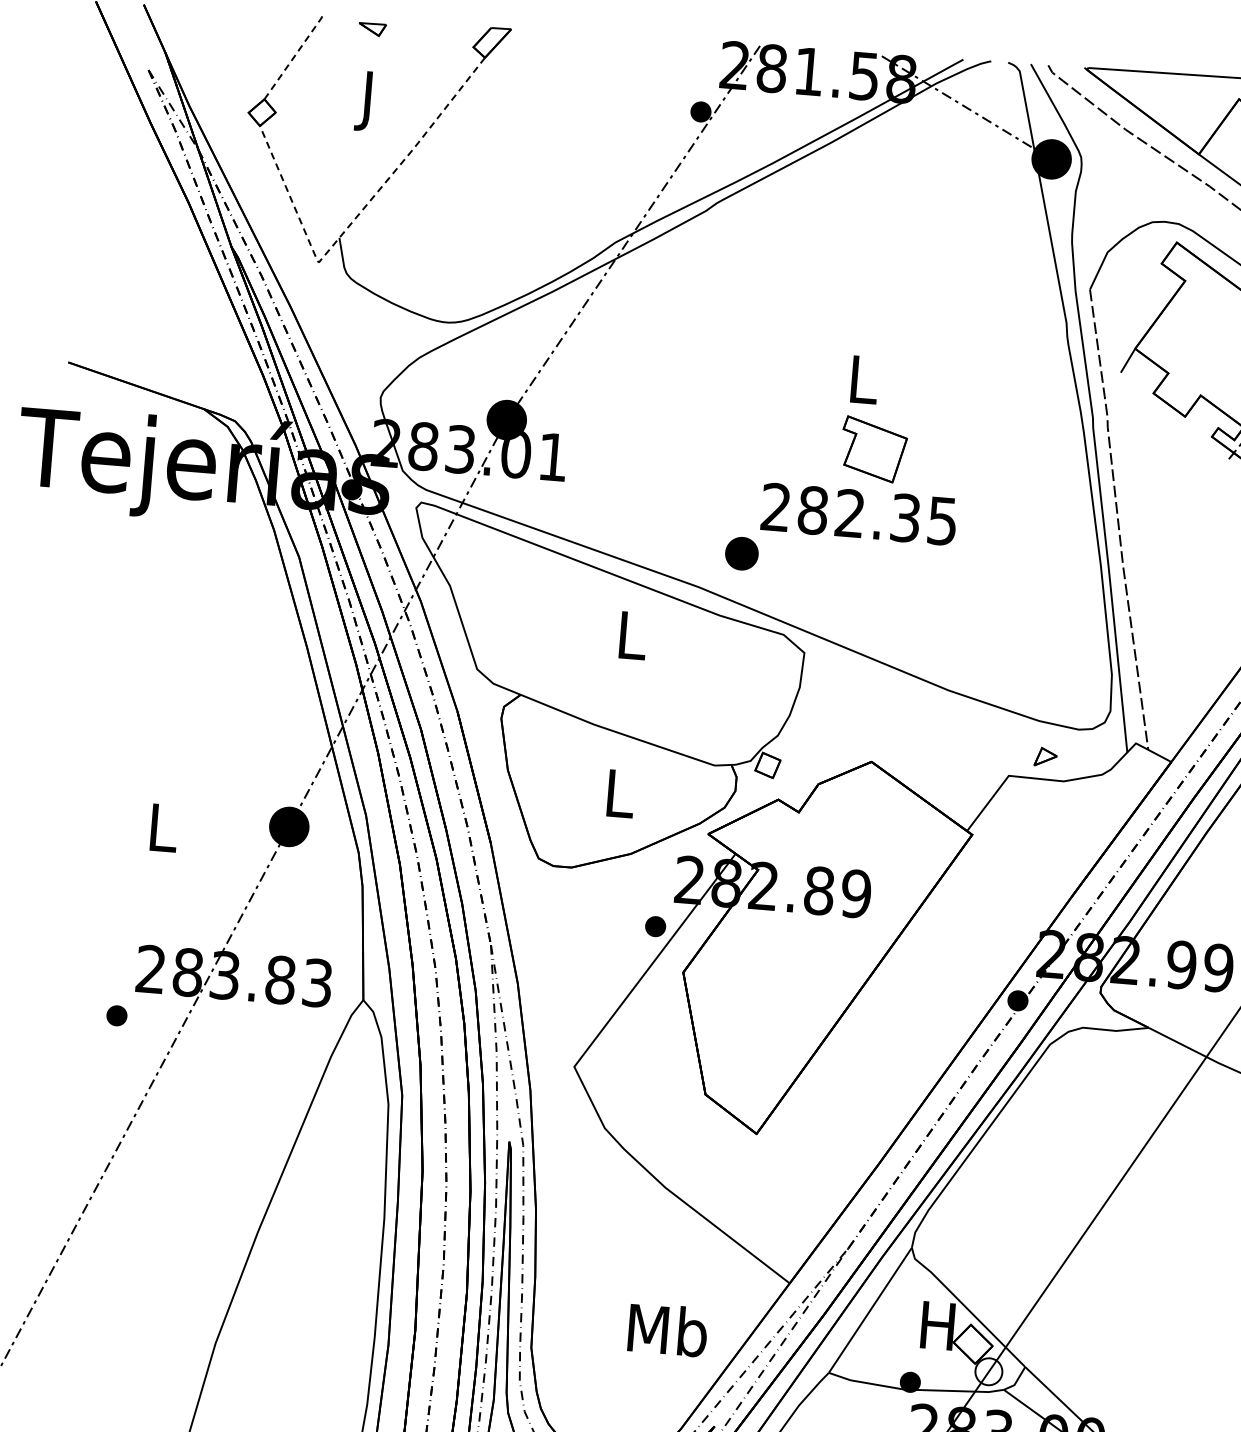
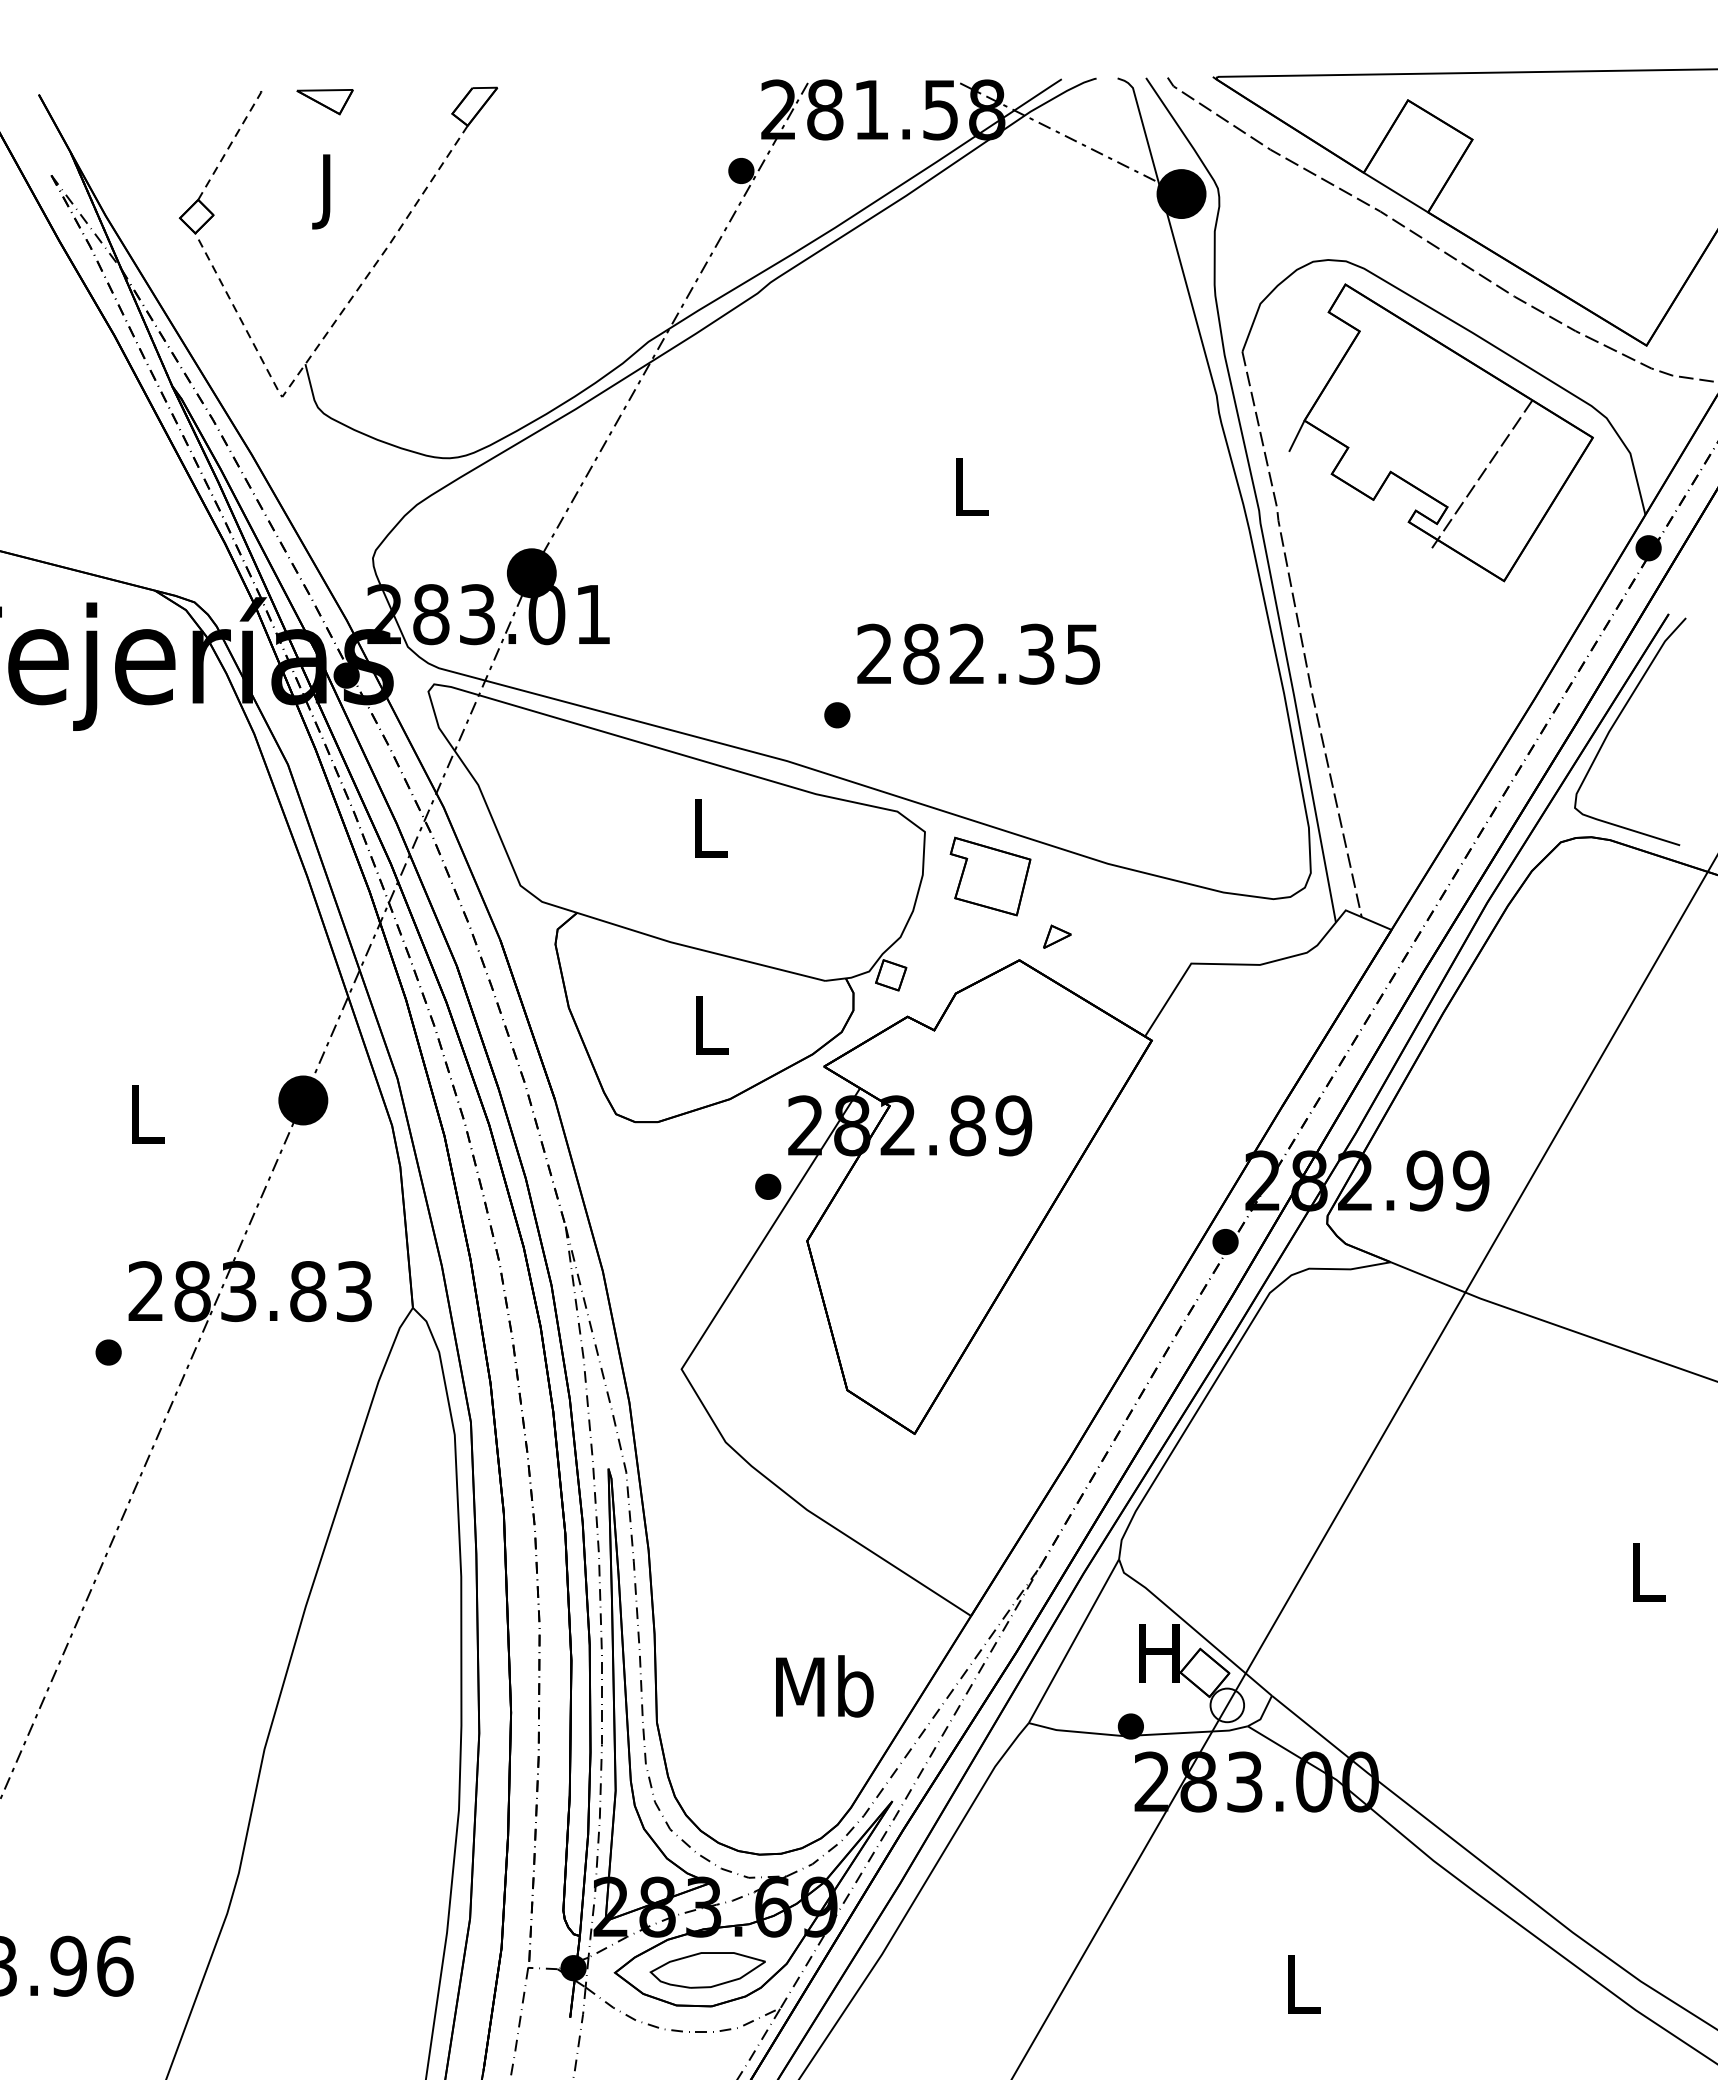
part: (371, 29) -> (324, 102), size x1.67
part: (873, 449) -> (990, 876), moved
part: (742, 554) -> (837, 715), size x0.62
part: (1046, 757) -> (1057, 936), moved

